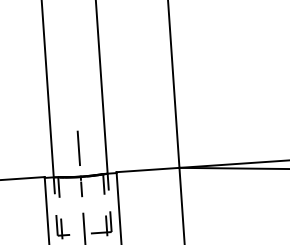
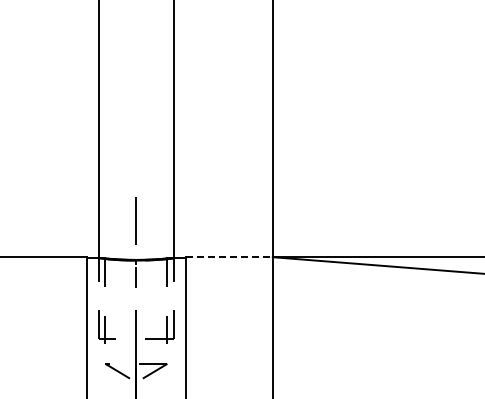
line: (148, 170) -> (229, 257), solid -> dashed

